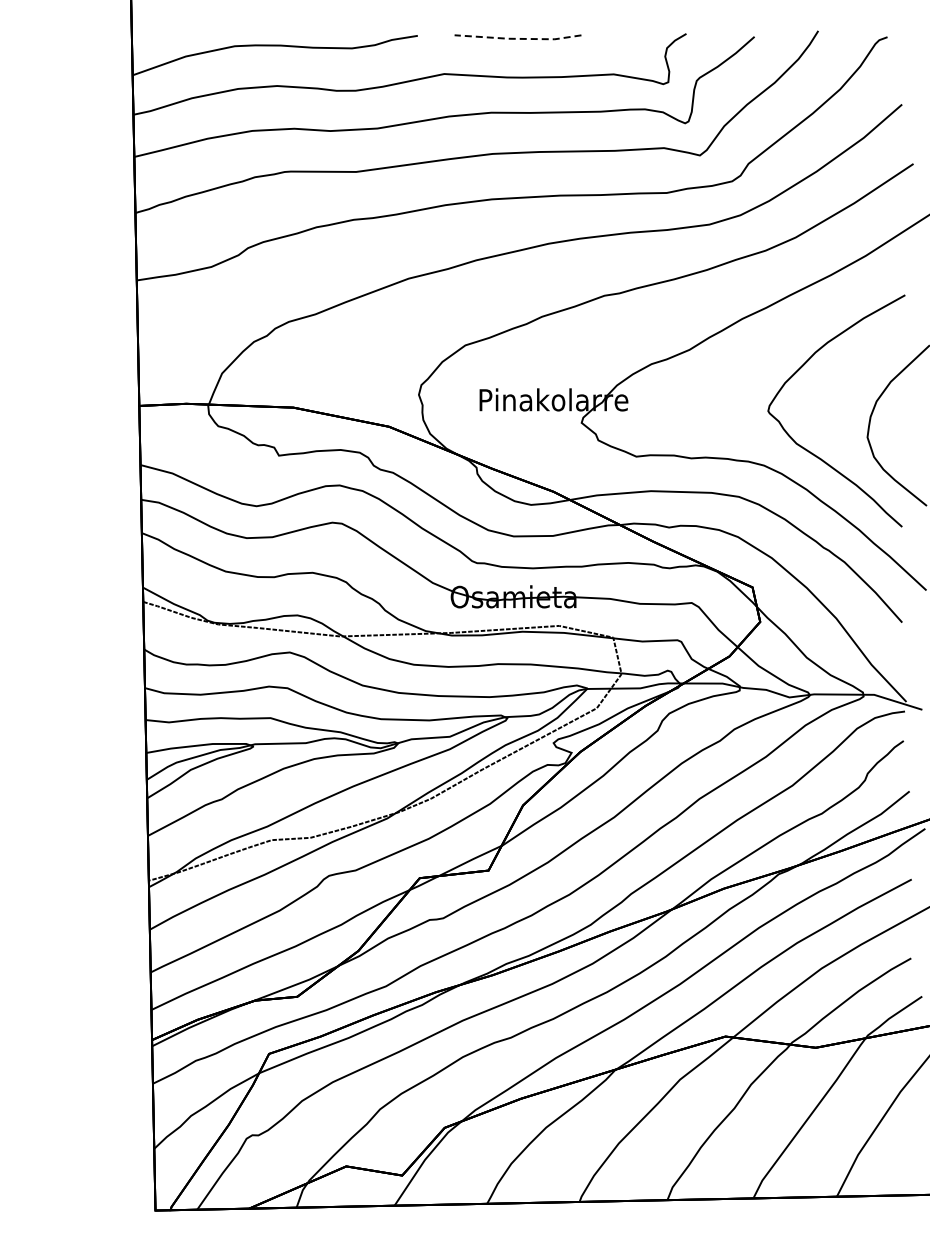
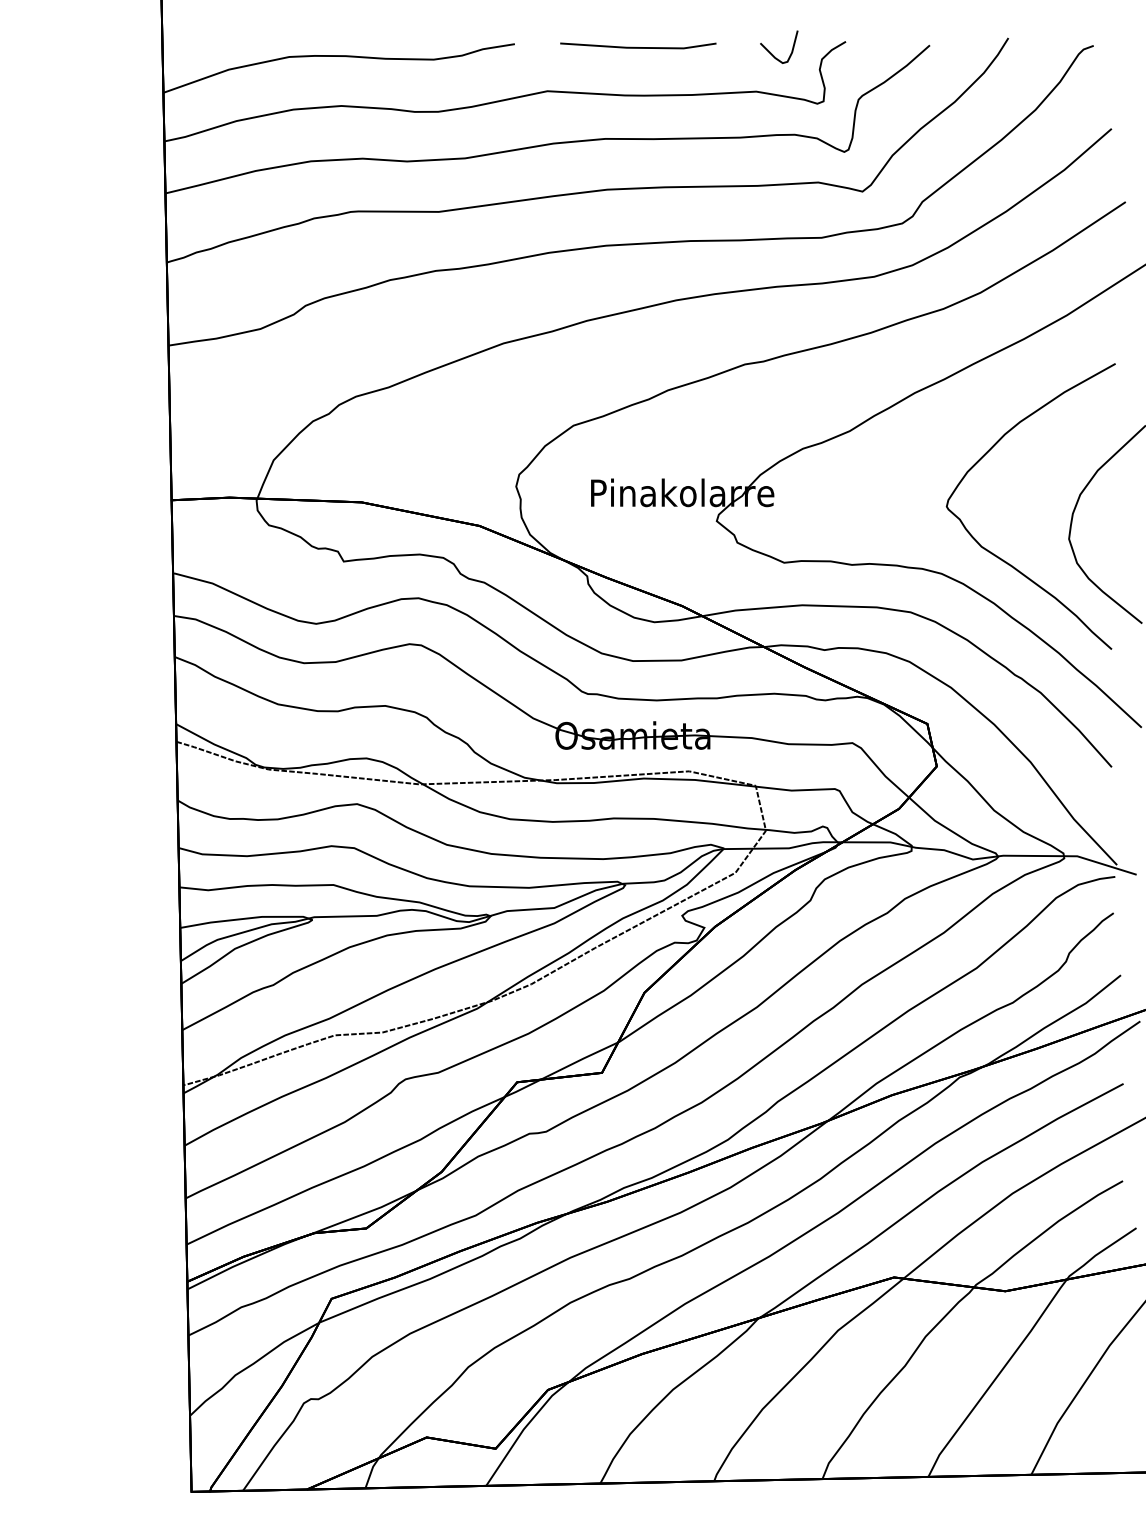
line: (517, 38) -> (637, 47), dashed -> solid
curve: (626, 43) -> (772, 53), added

